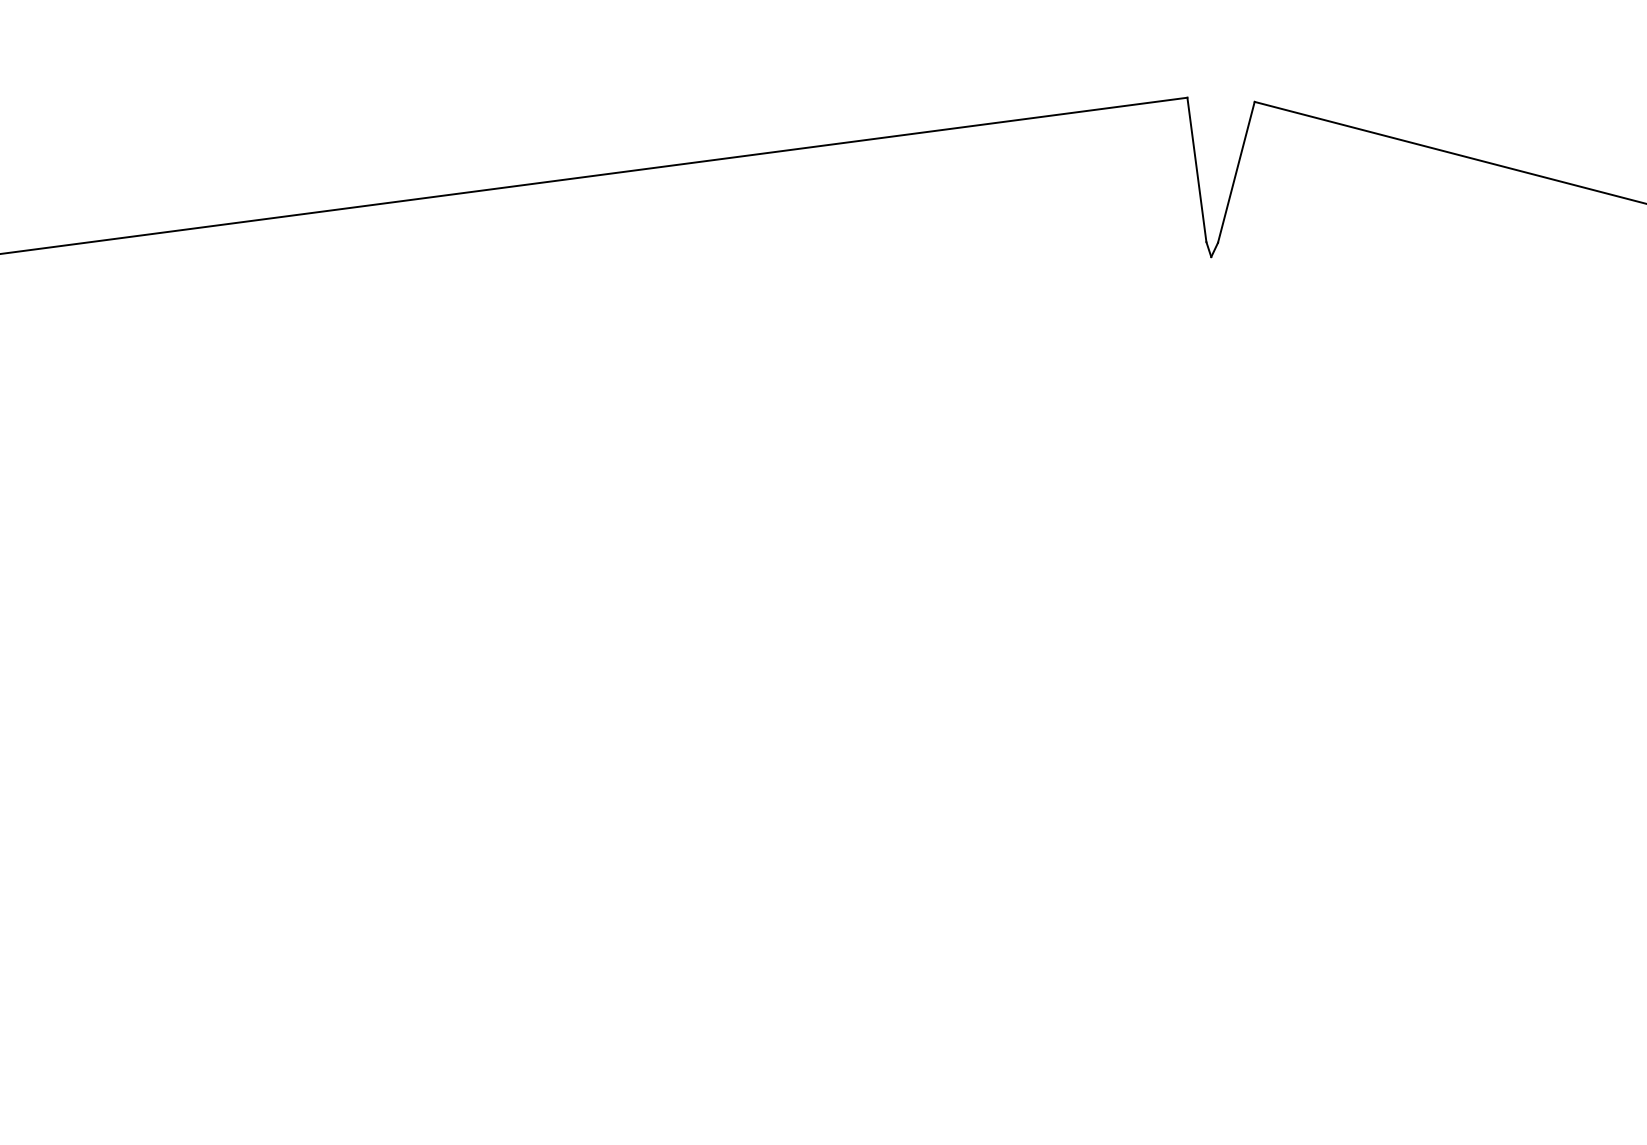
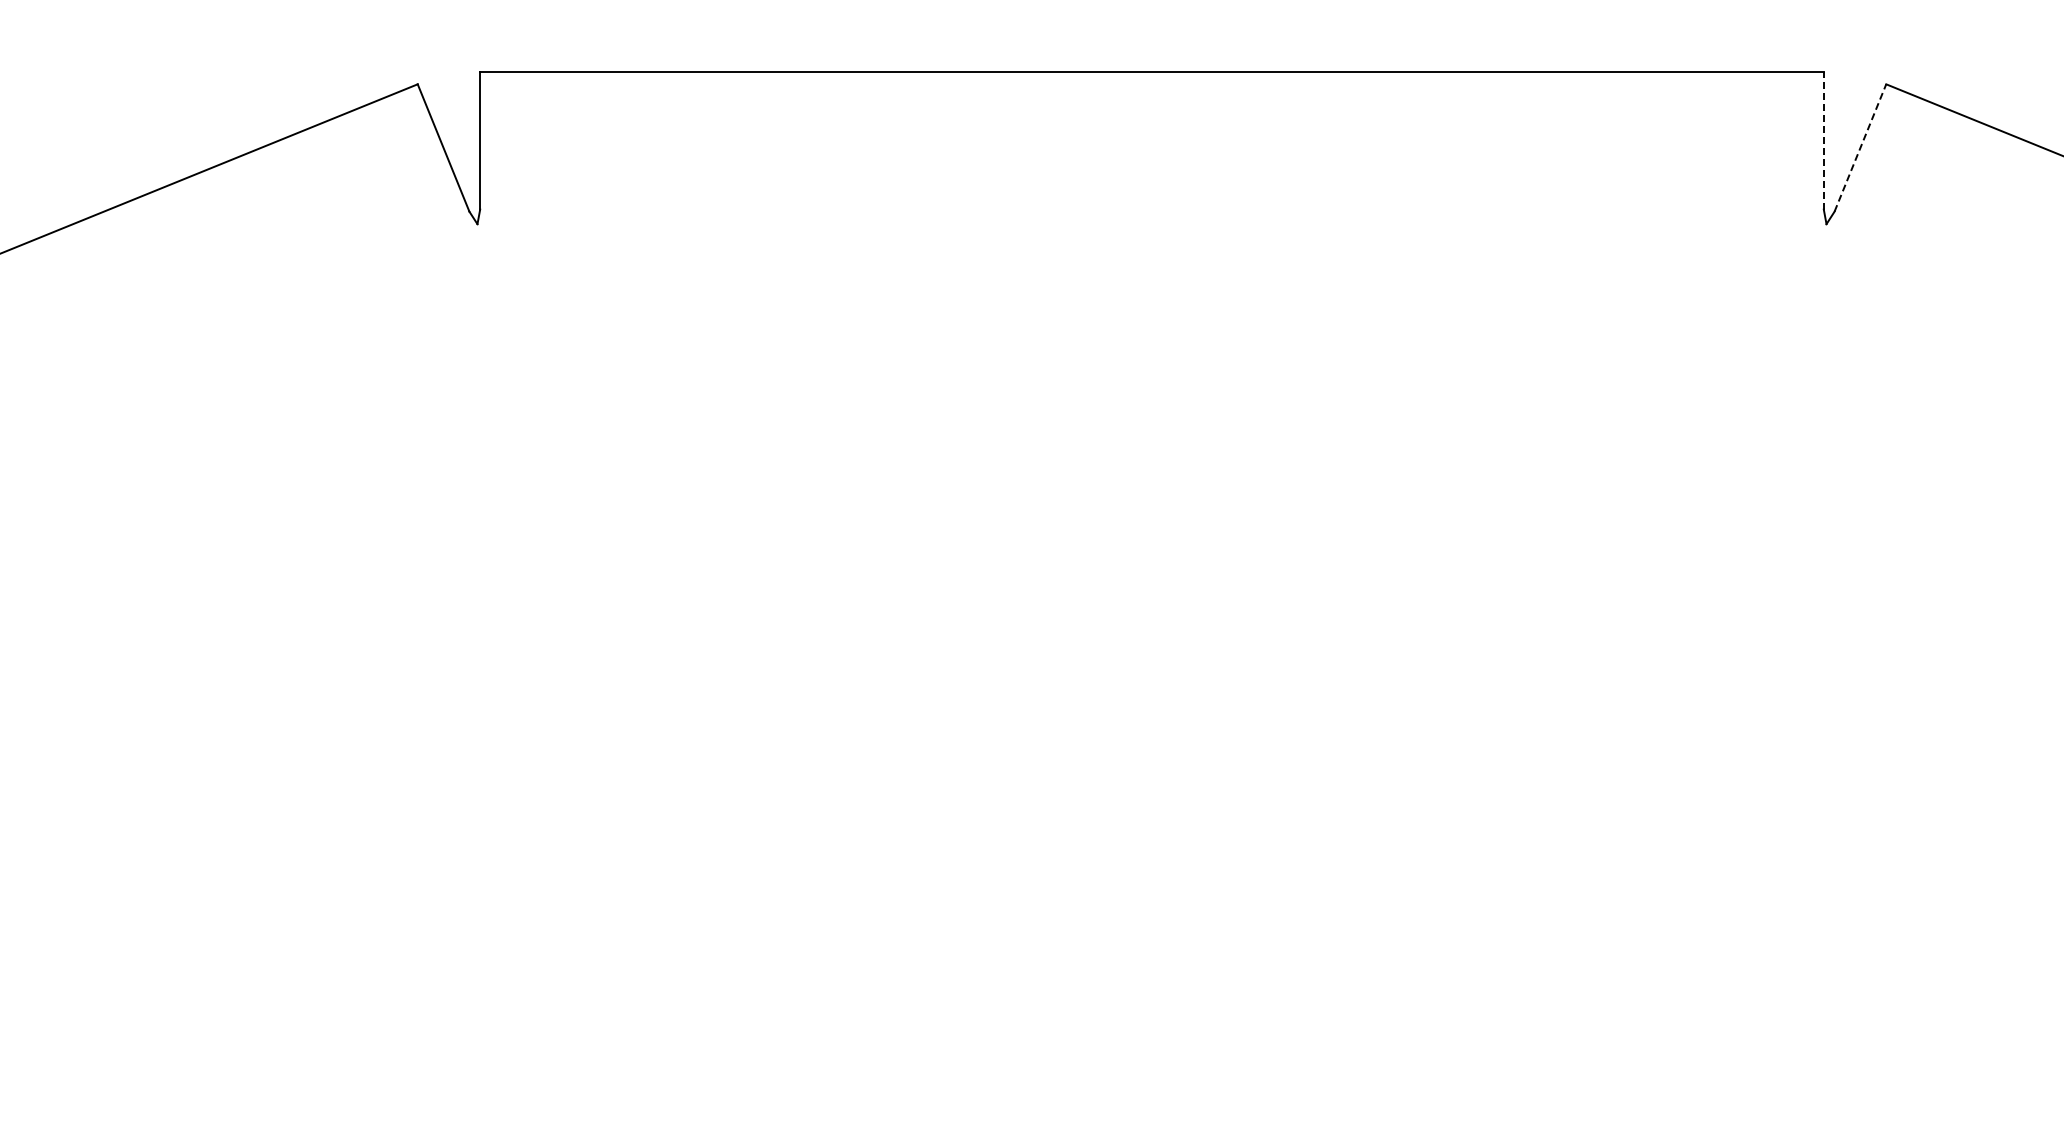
line: (1196, 169) -> (1823, 140), solid -> dashed
line: (1236, 172) -> (1860, 148), solid -> dashed

